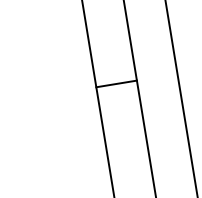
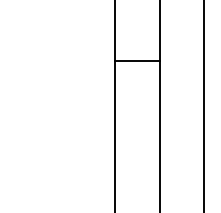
line: (116, 83) -> (137, 60), moved

